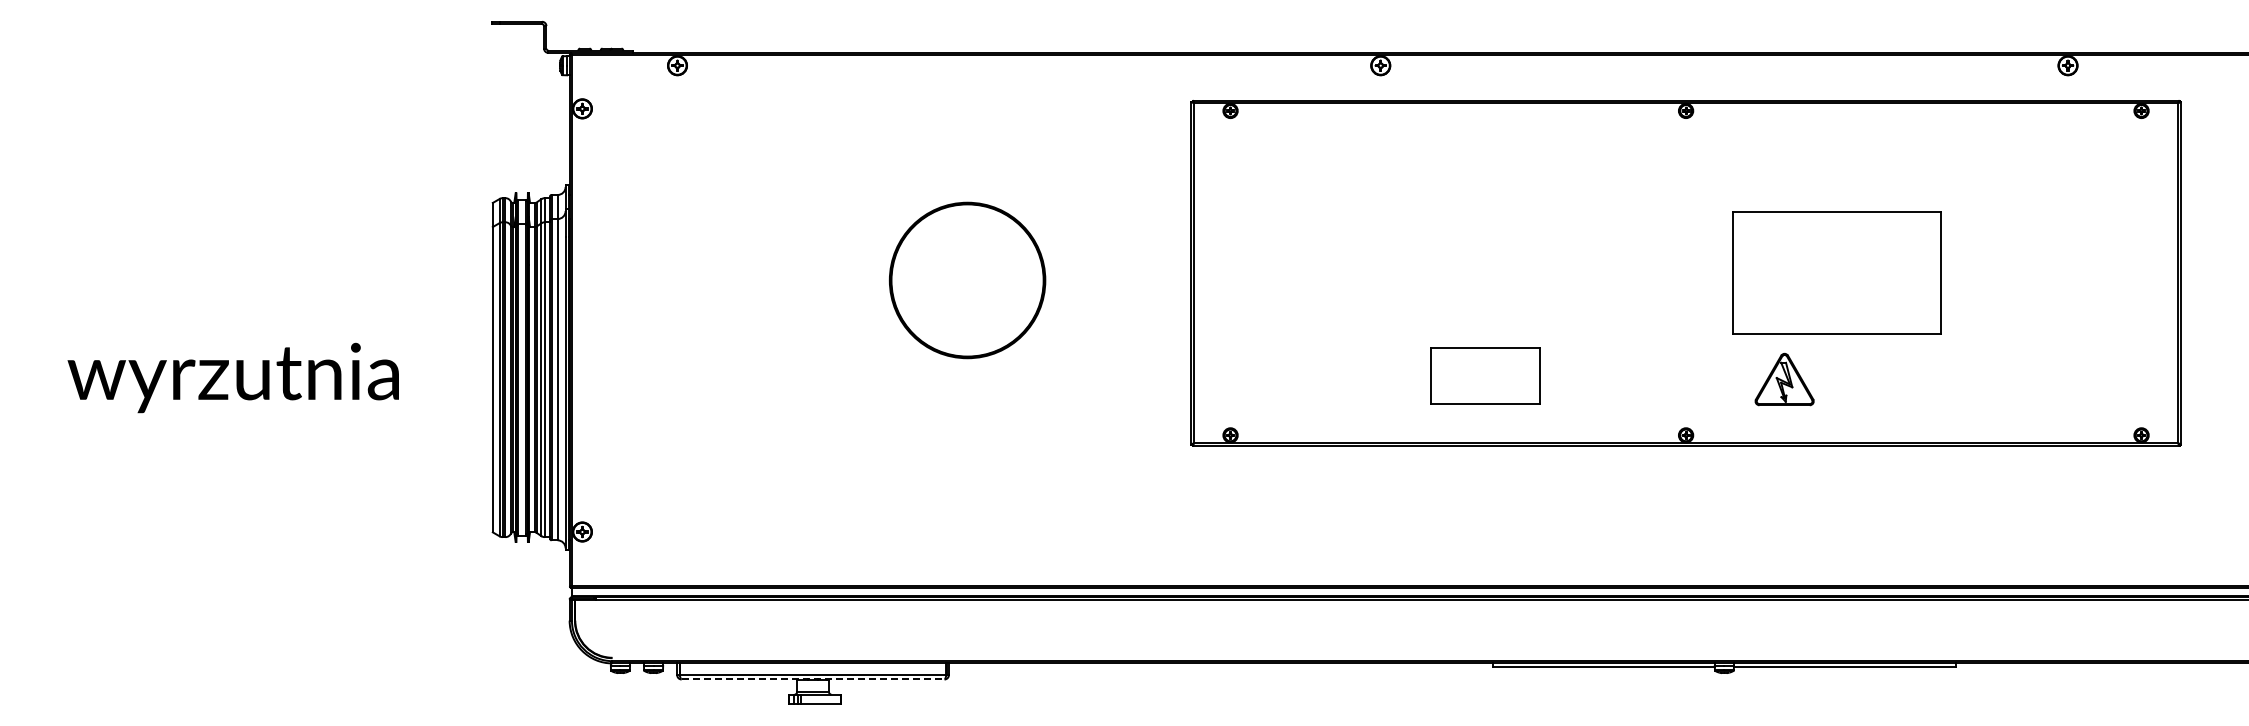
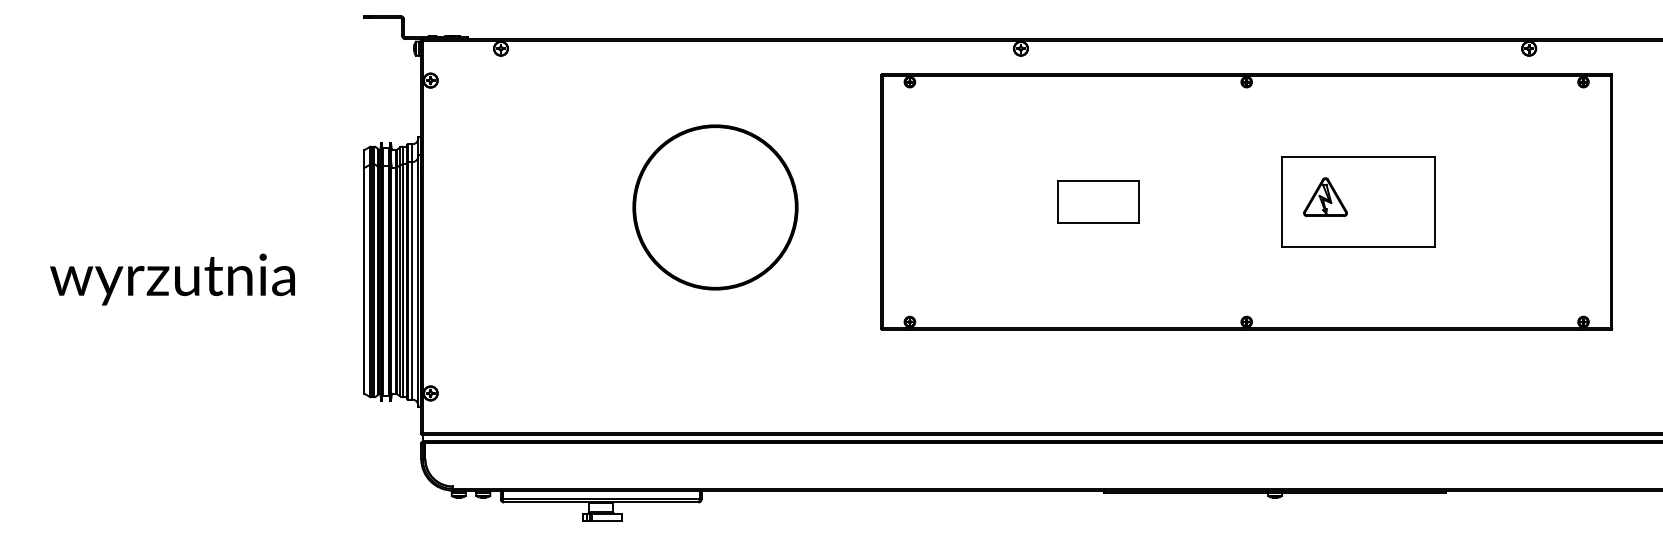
part: (967, 280) -> (715, 207), size x1.43
part: (1485, 375) -> (1098, 201), moved
part: (1784, 379) -> (1325, 197), moved
line: (813, 679) -> (601, 502), dashed -> solid

